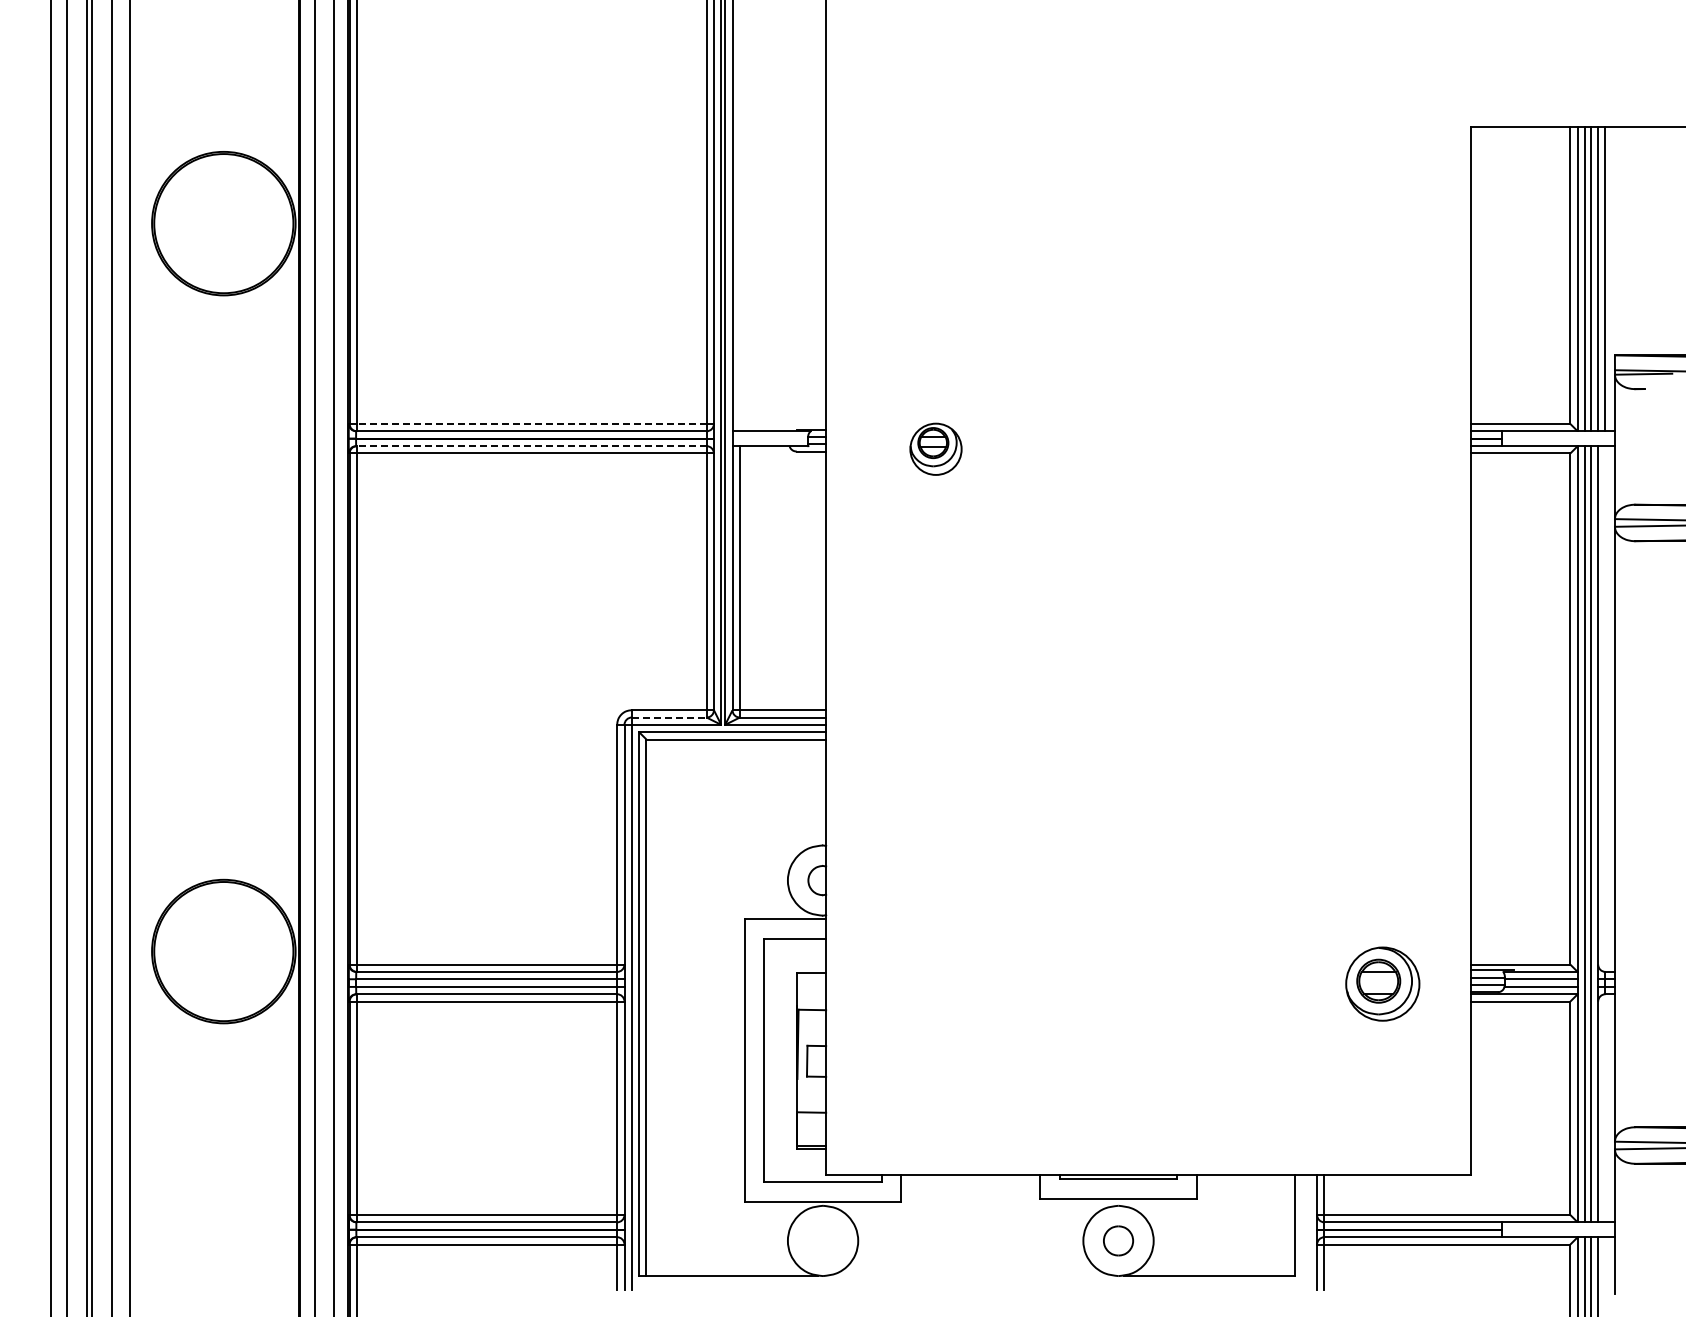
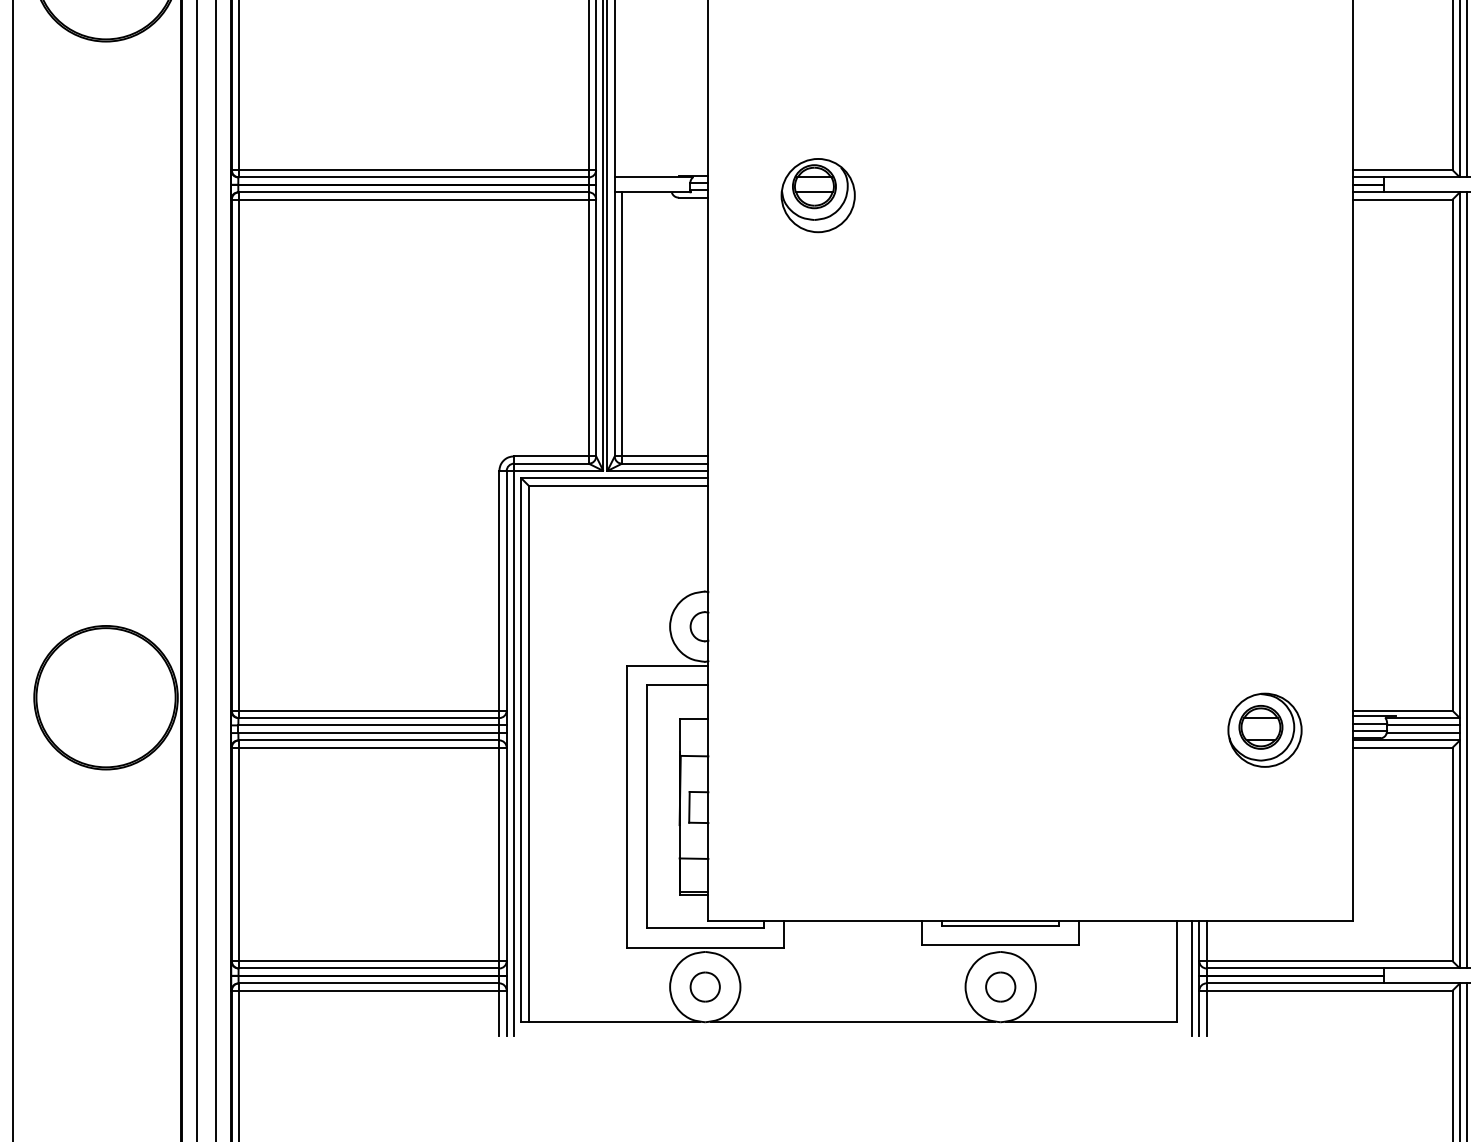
line: (531, 423) -> (413, 169), dashed -> solid
line: (530, 446) -> (412, 192), dashed -> solid
part: (935, 448) -> (817, 194), size x1.43
line: (669, 717) -> (551, 463), dashed -> solid
line: (1309, 1232) -> (1191, 978), added
part: (822, 1240) -> (704, 986), added
line: (970, 1275) -> (852, 1021), added

